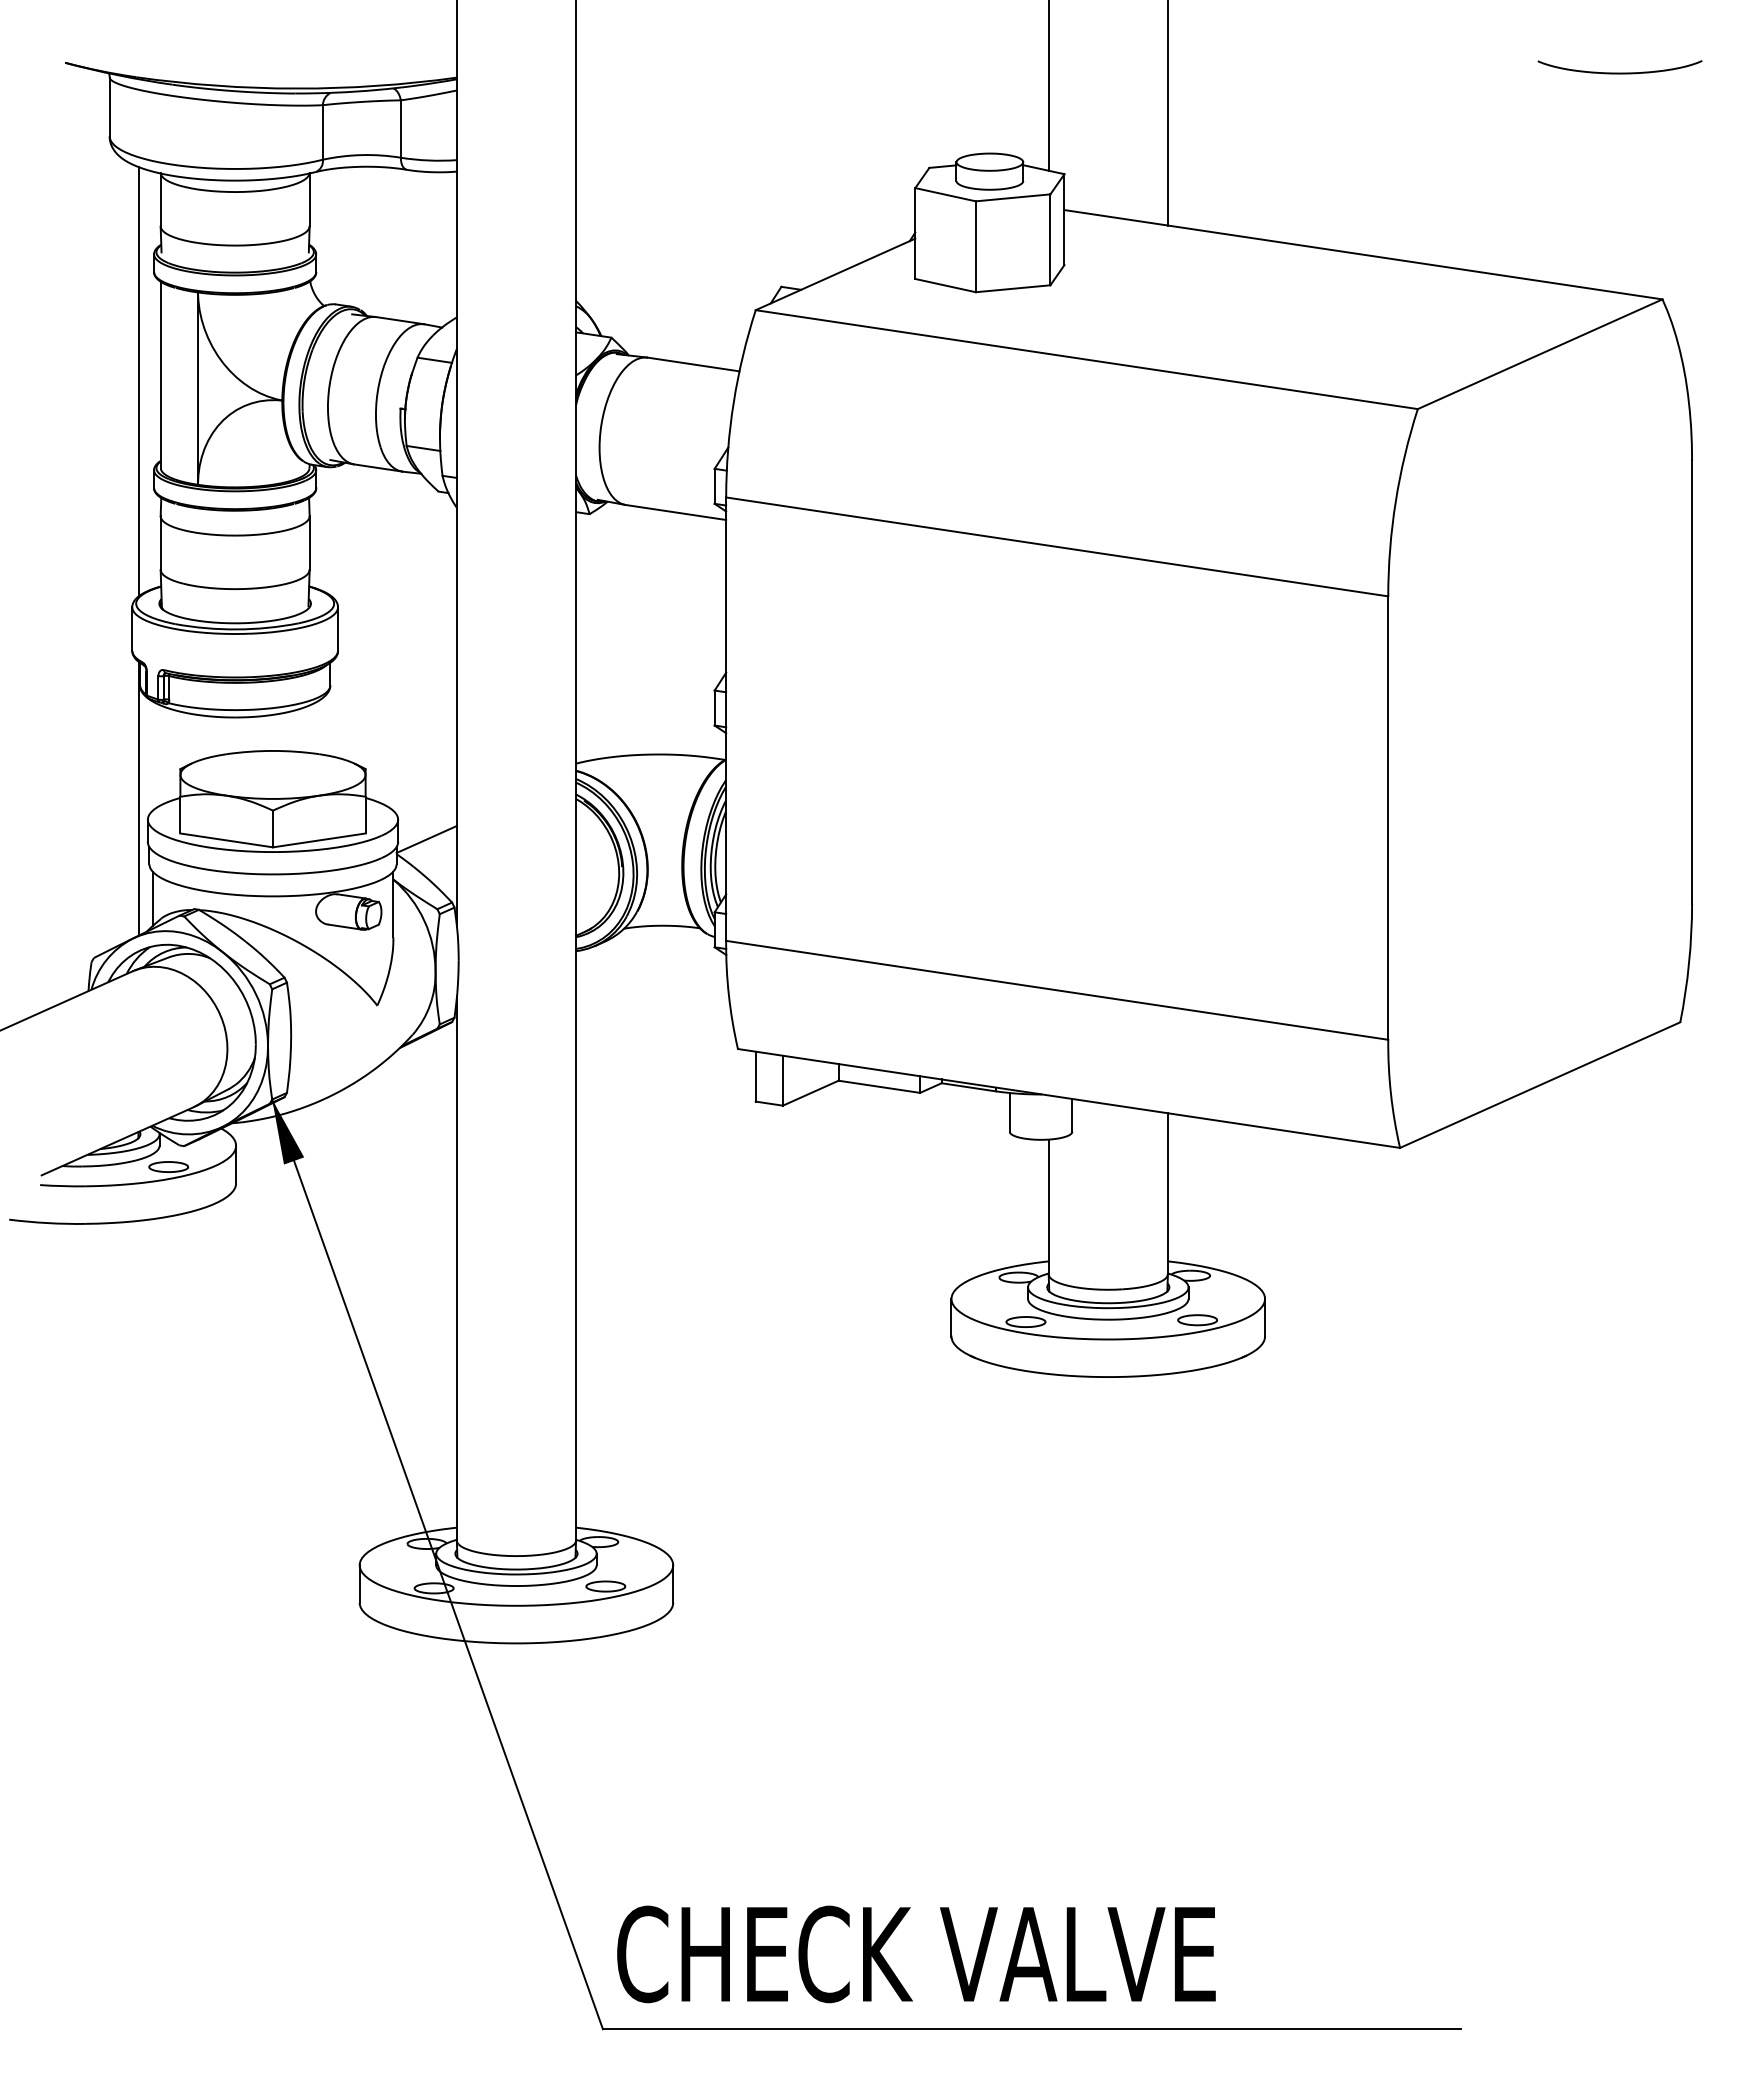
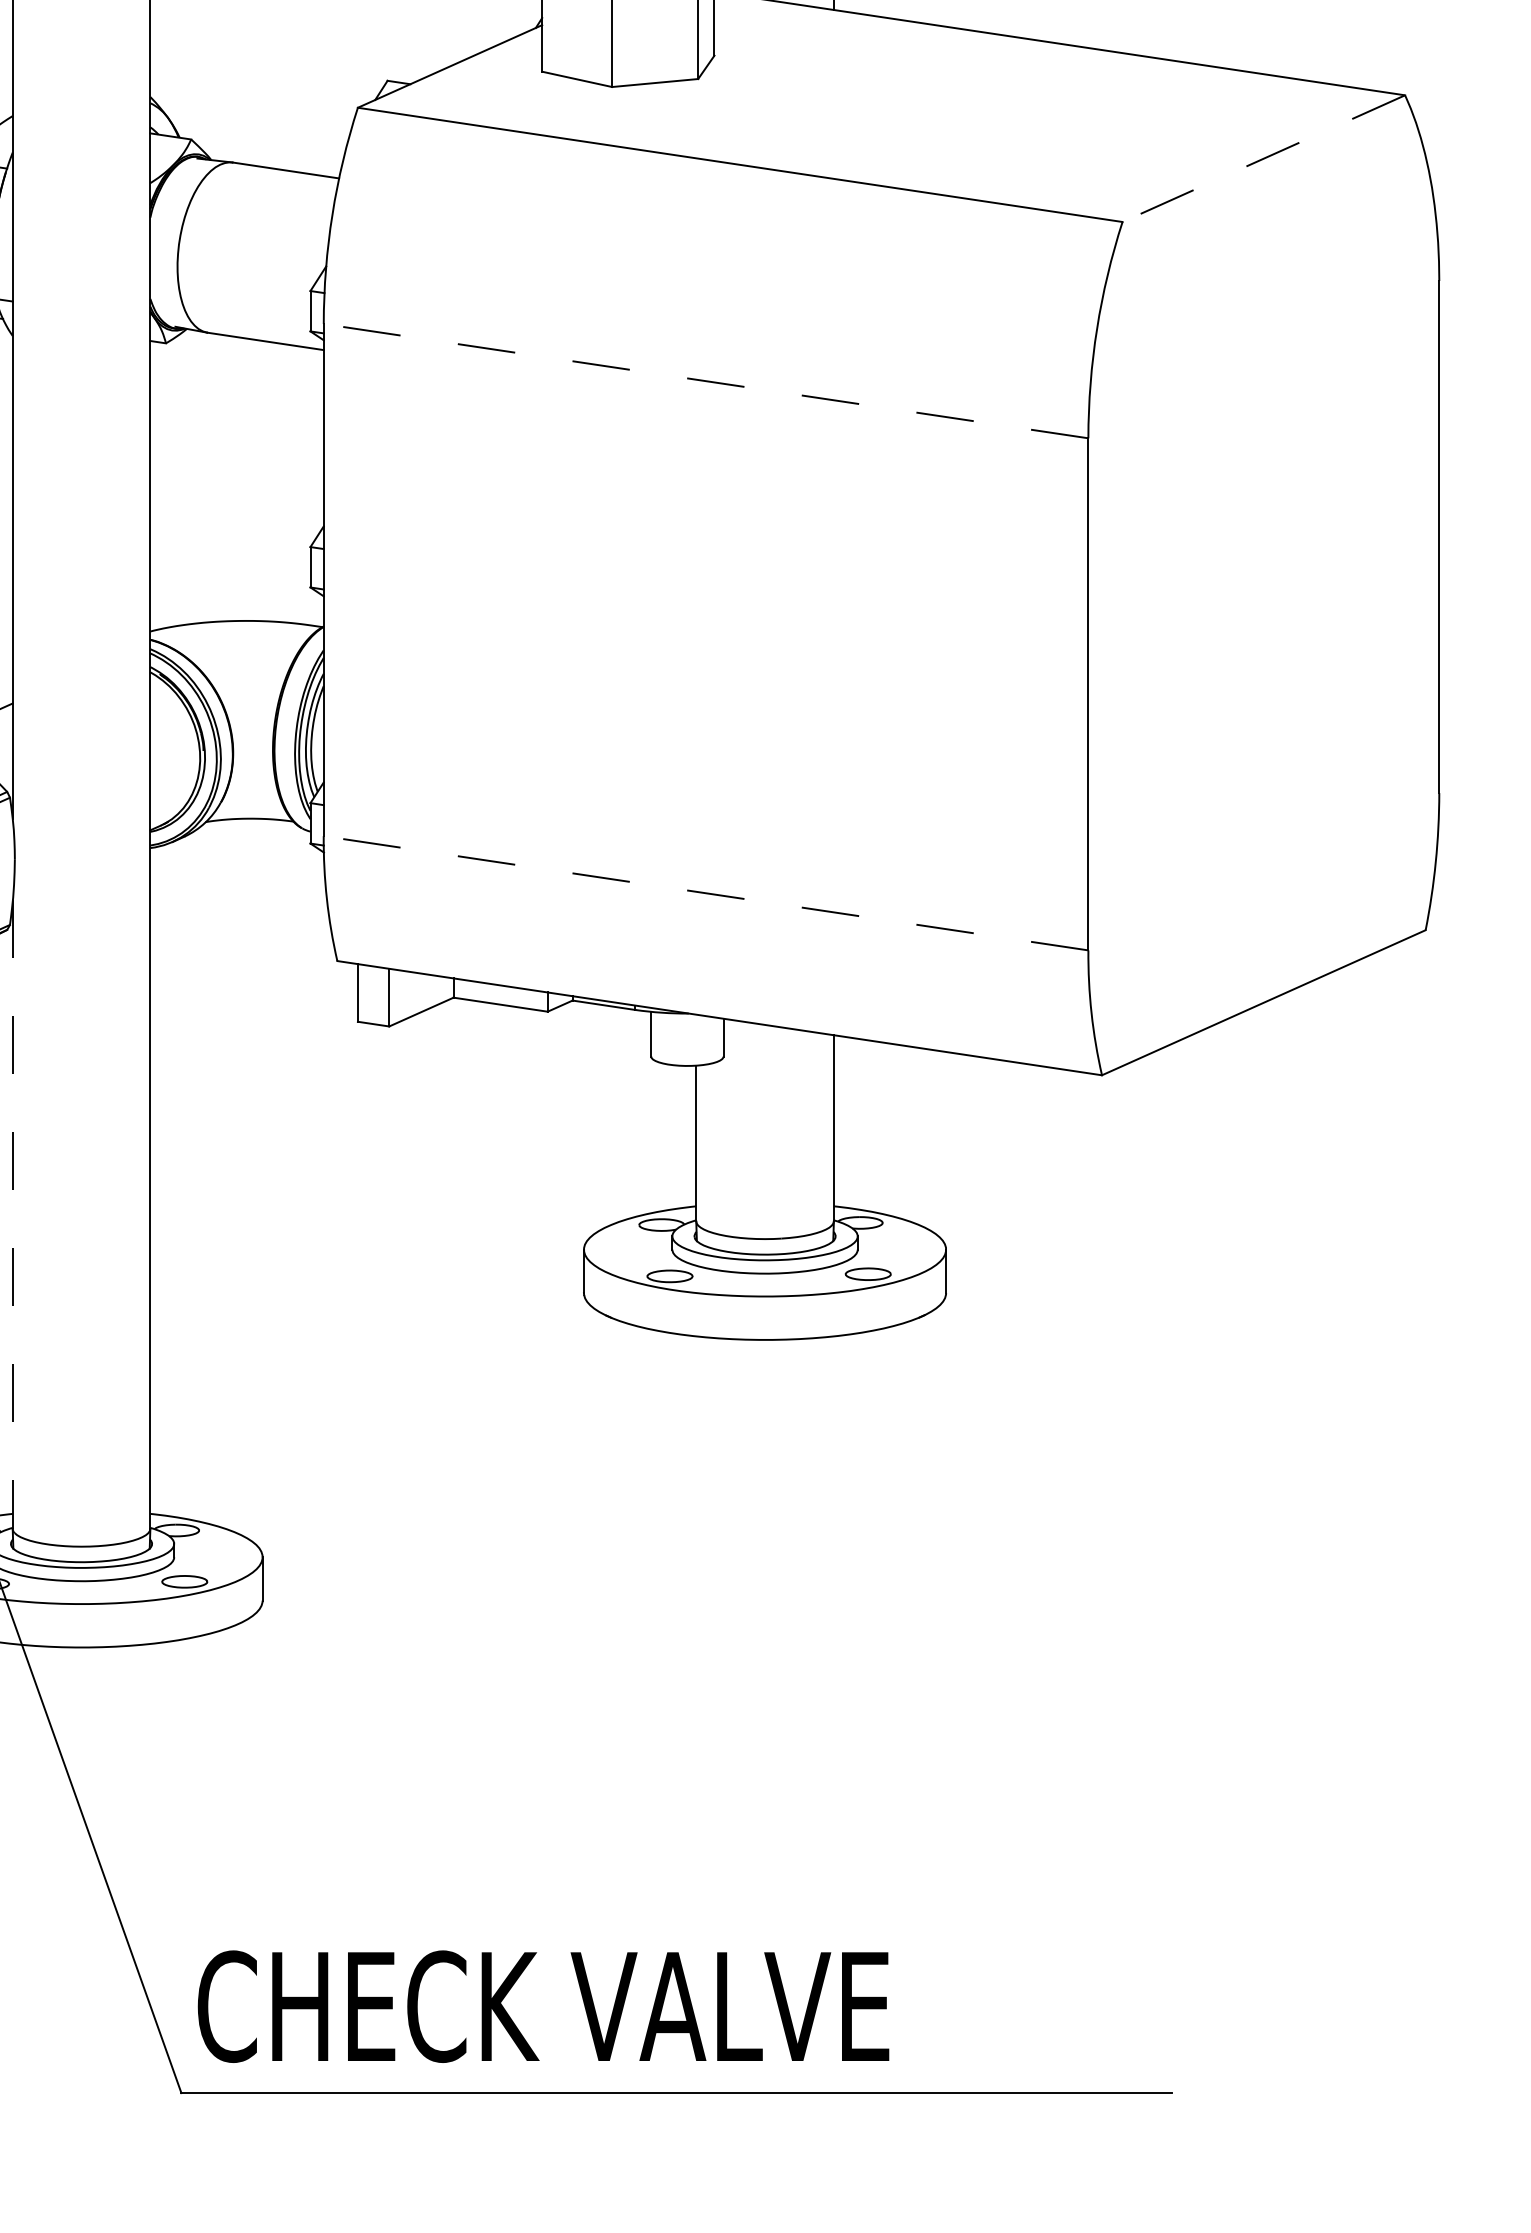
line: (1539, 354) -> (1263, 158), solid -> dashed
line: (1057, 546) -> (706, 380), solid -> dashed
line: (1057, 990) -> (706, 893), solid -> dashed
line: (456, 1268) -> (12, 1214), solid -> dashed

